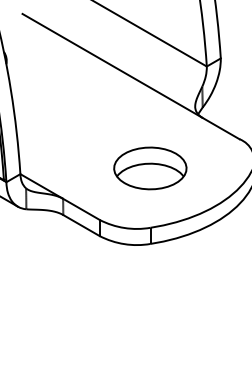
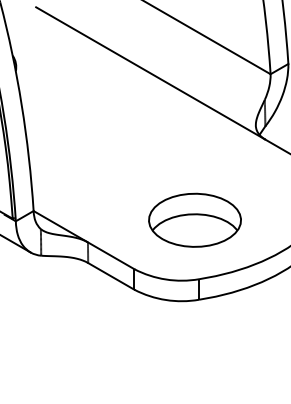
part: (150, 168) -> (195, 220), moved

